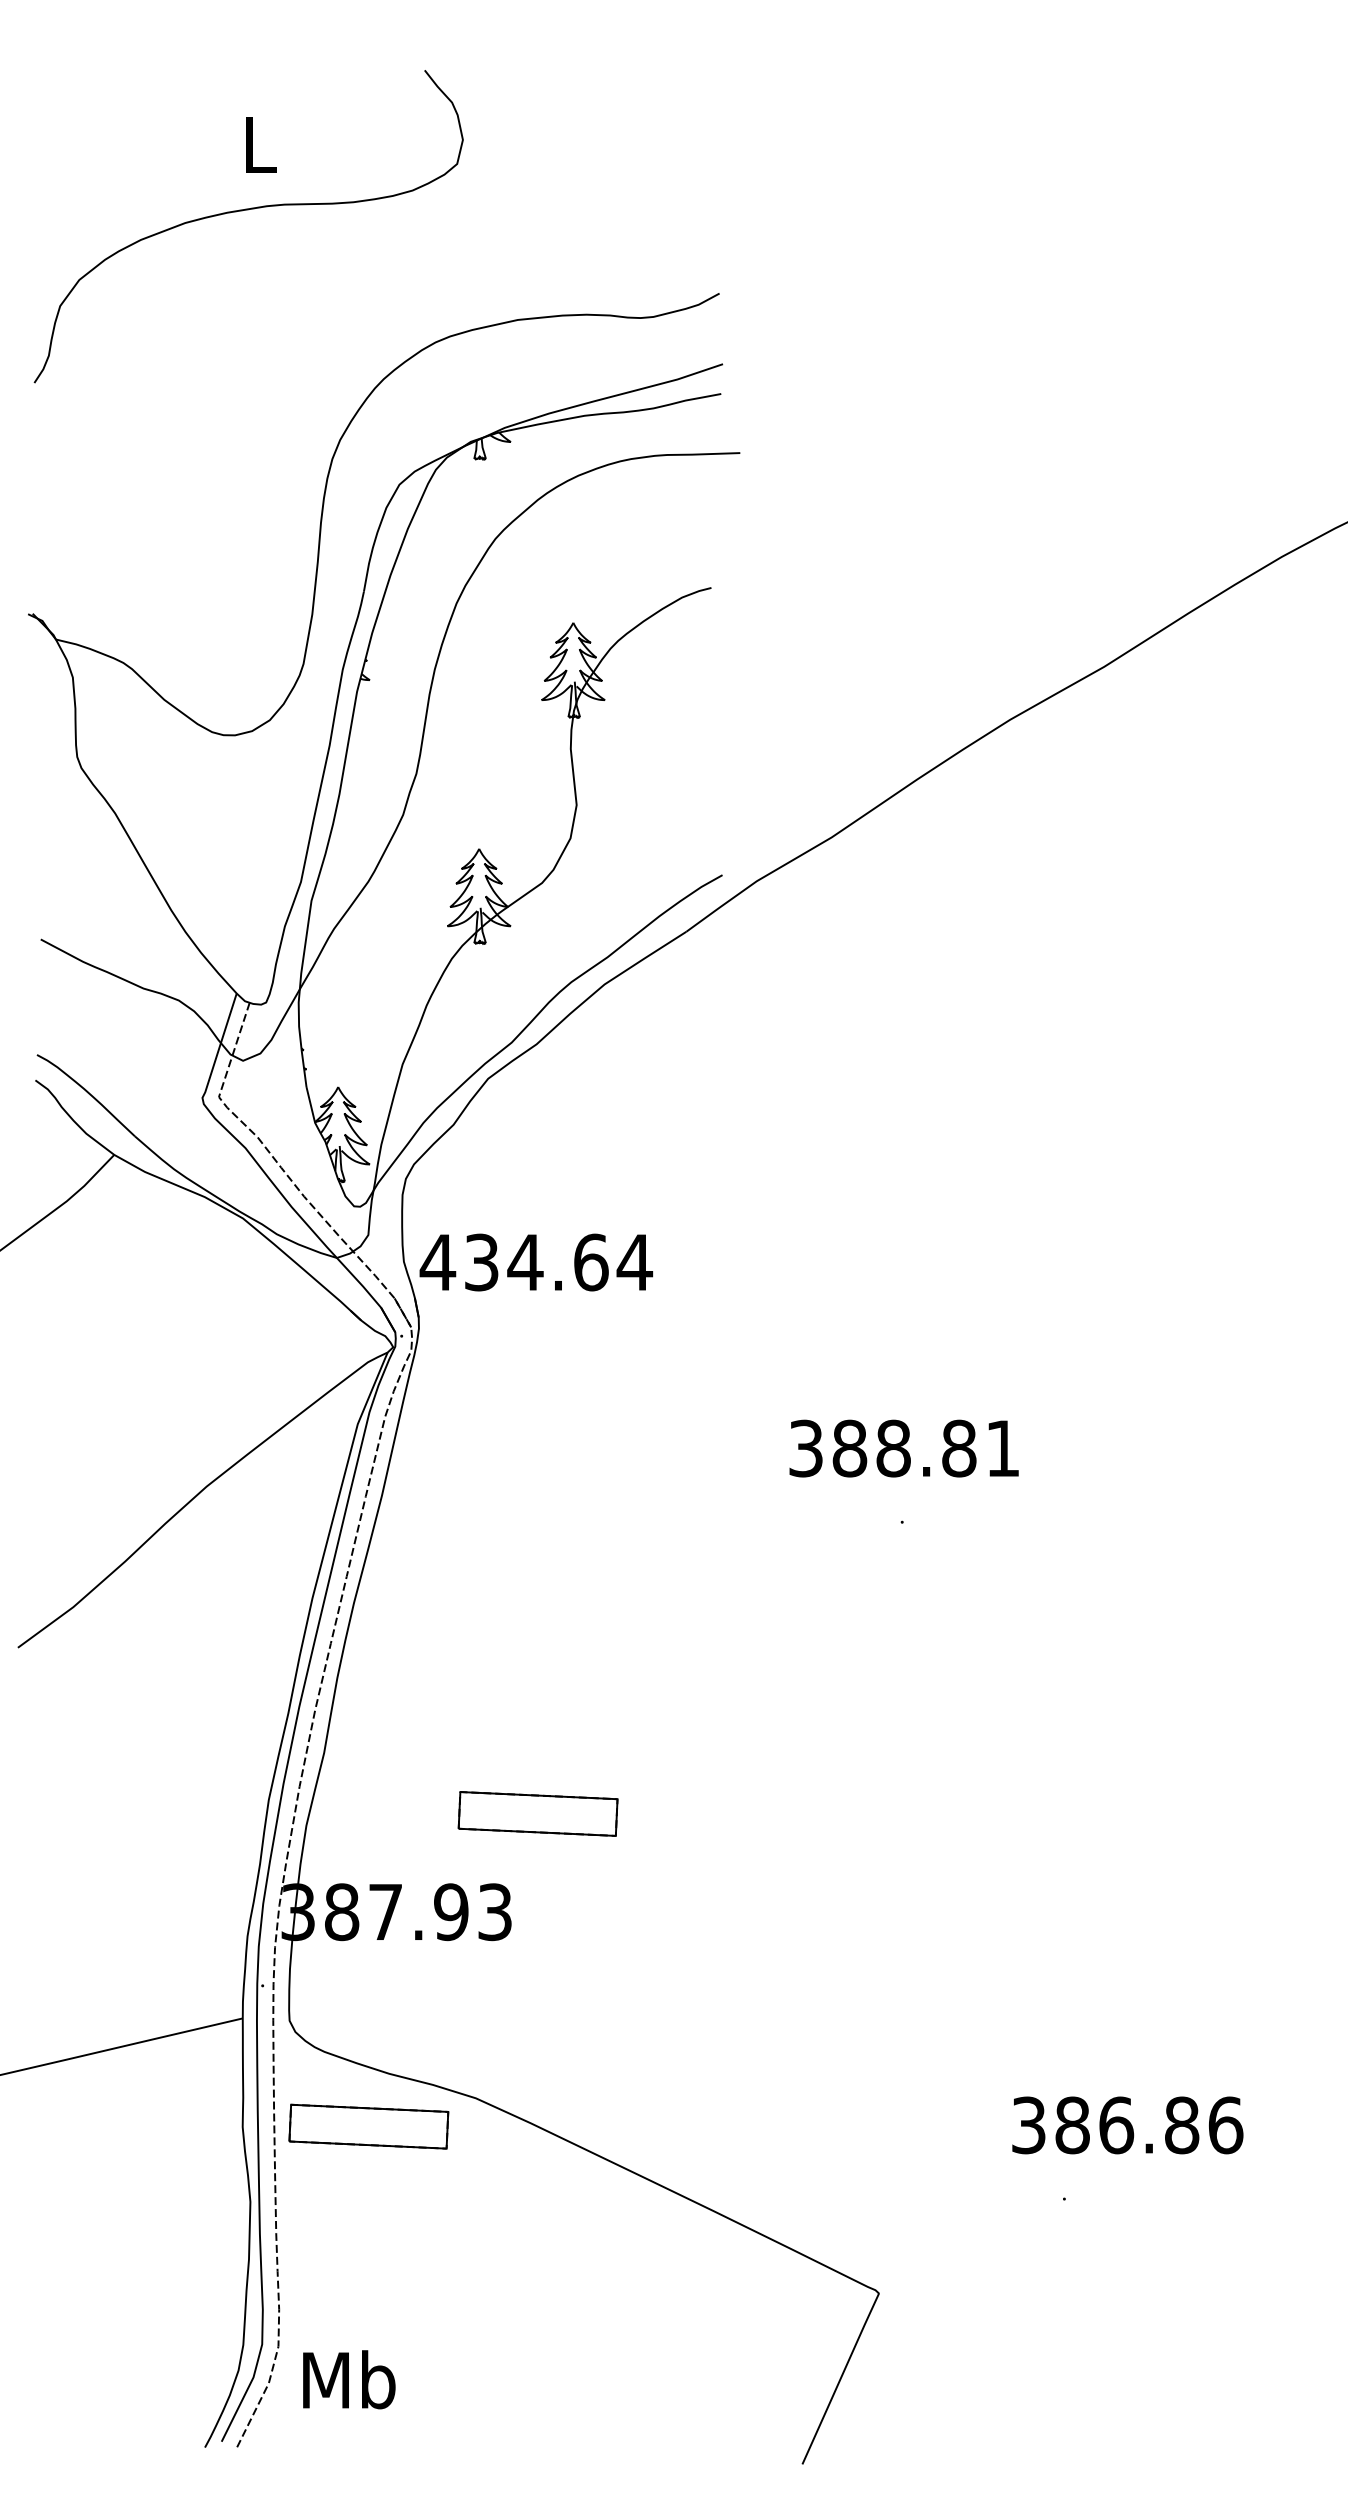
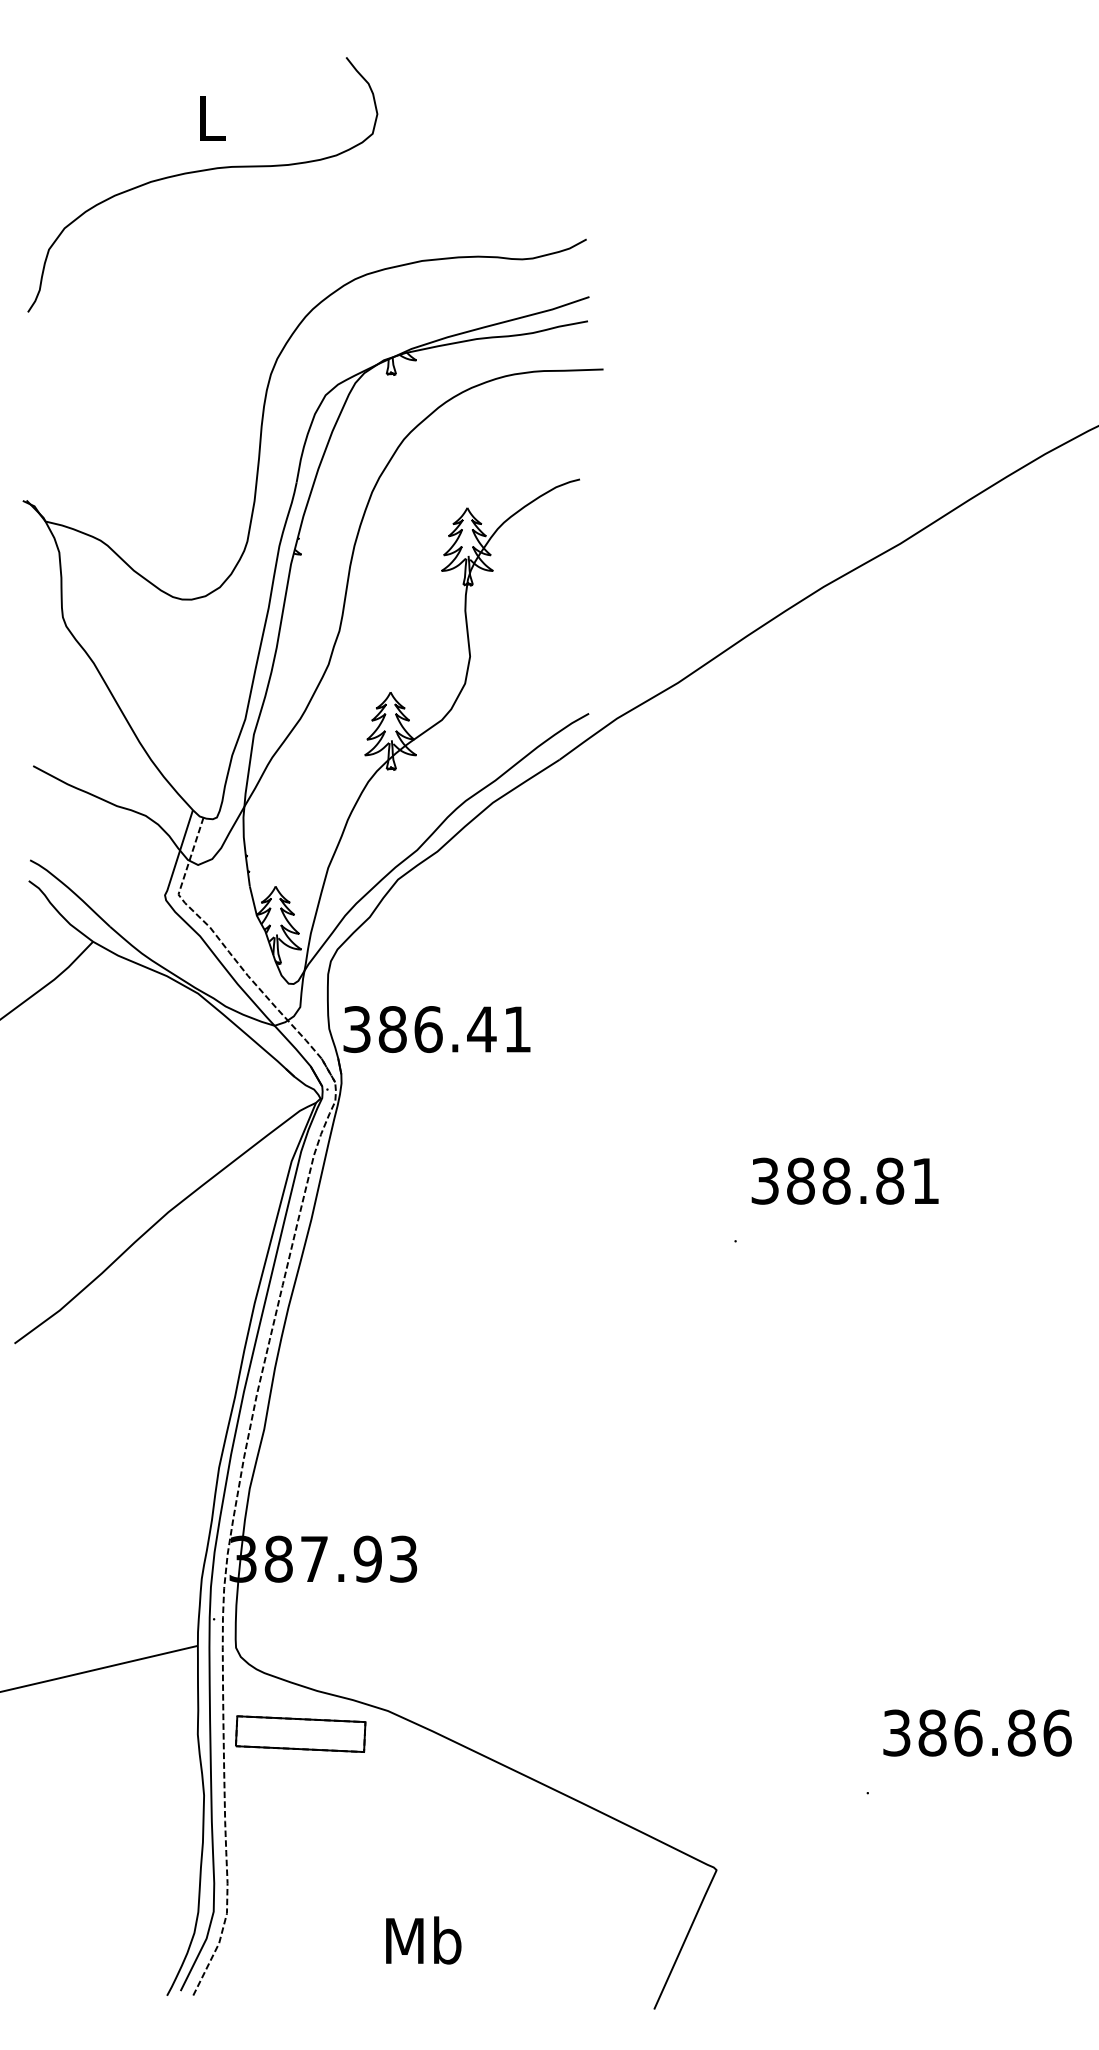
text: (536, 1262) -> (437, 1029), 434.64 -> 386.41
text: (903, 1447) -> (844, 1180), moved
part: (537, 1813) -> (438, 1478), removed
text: (1127, 2124) -> (977, 1732), moved
text: (349, 2379) -> (423, 1940), moved

